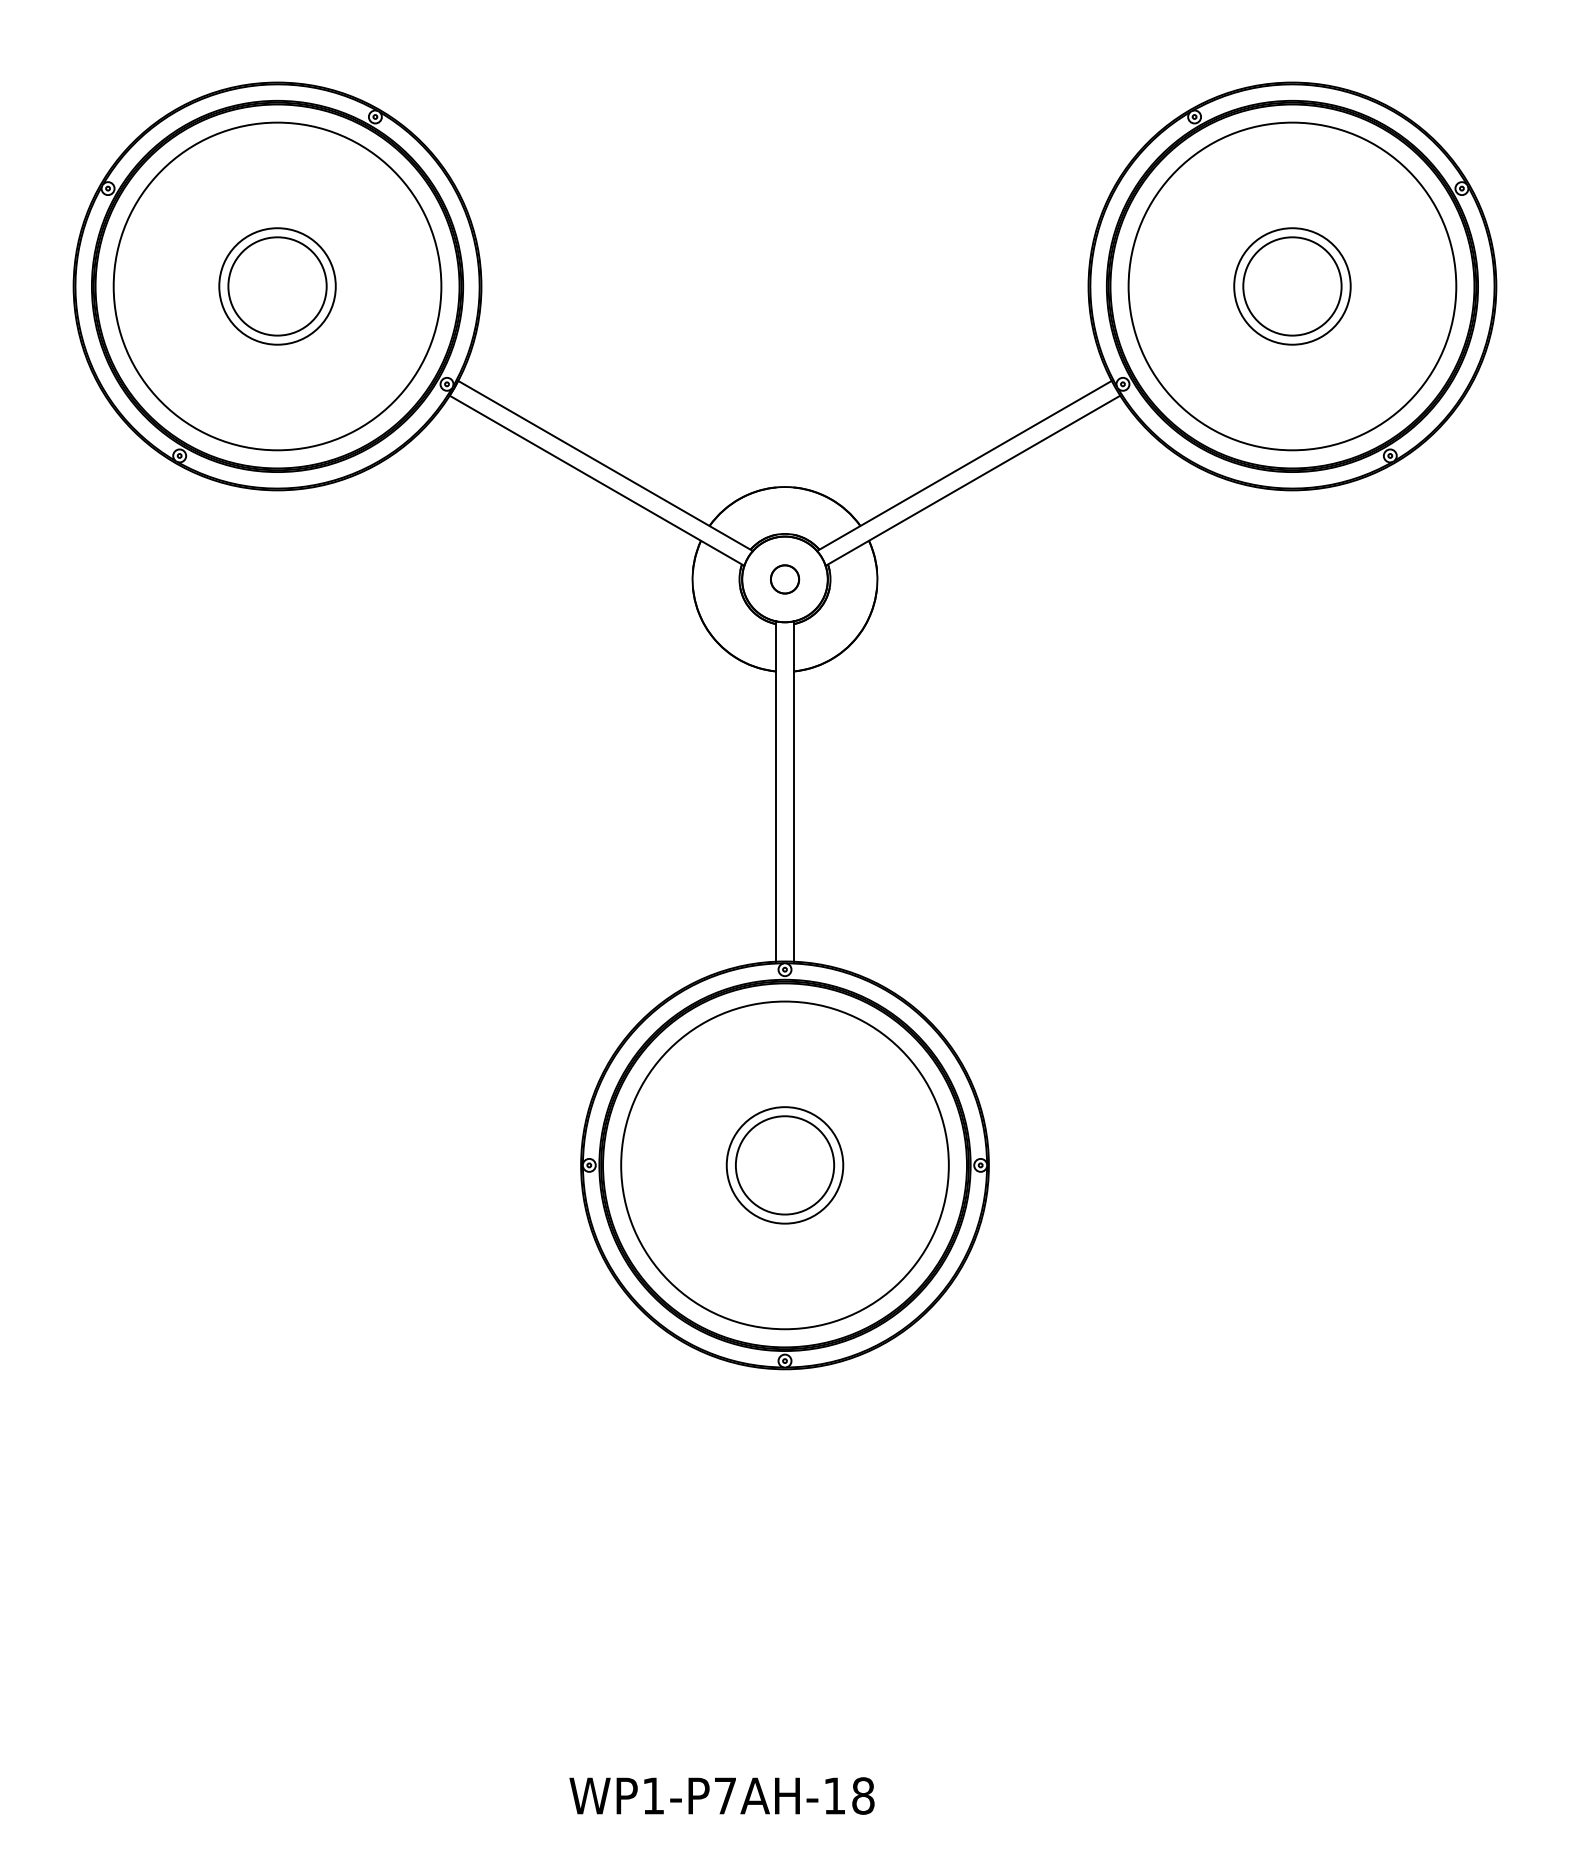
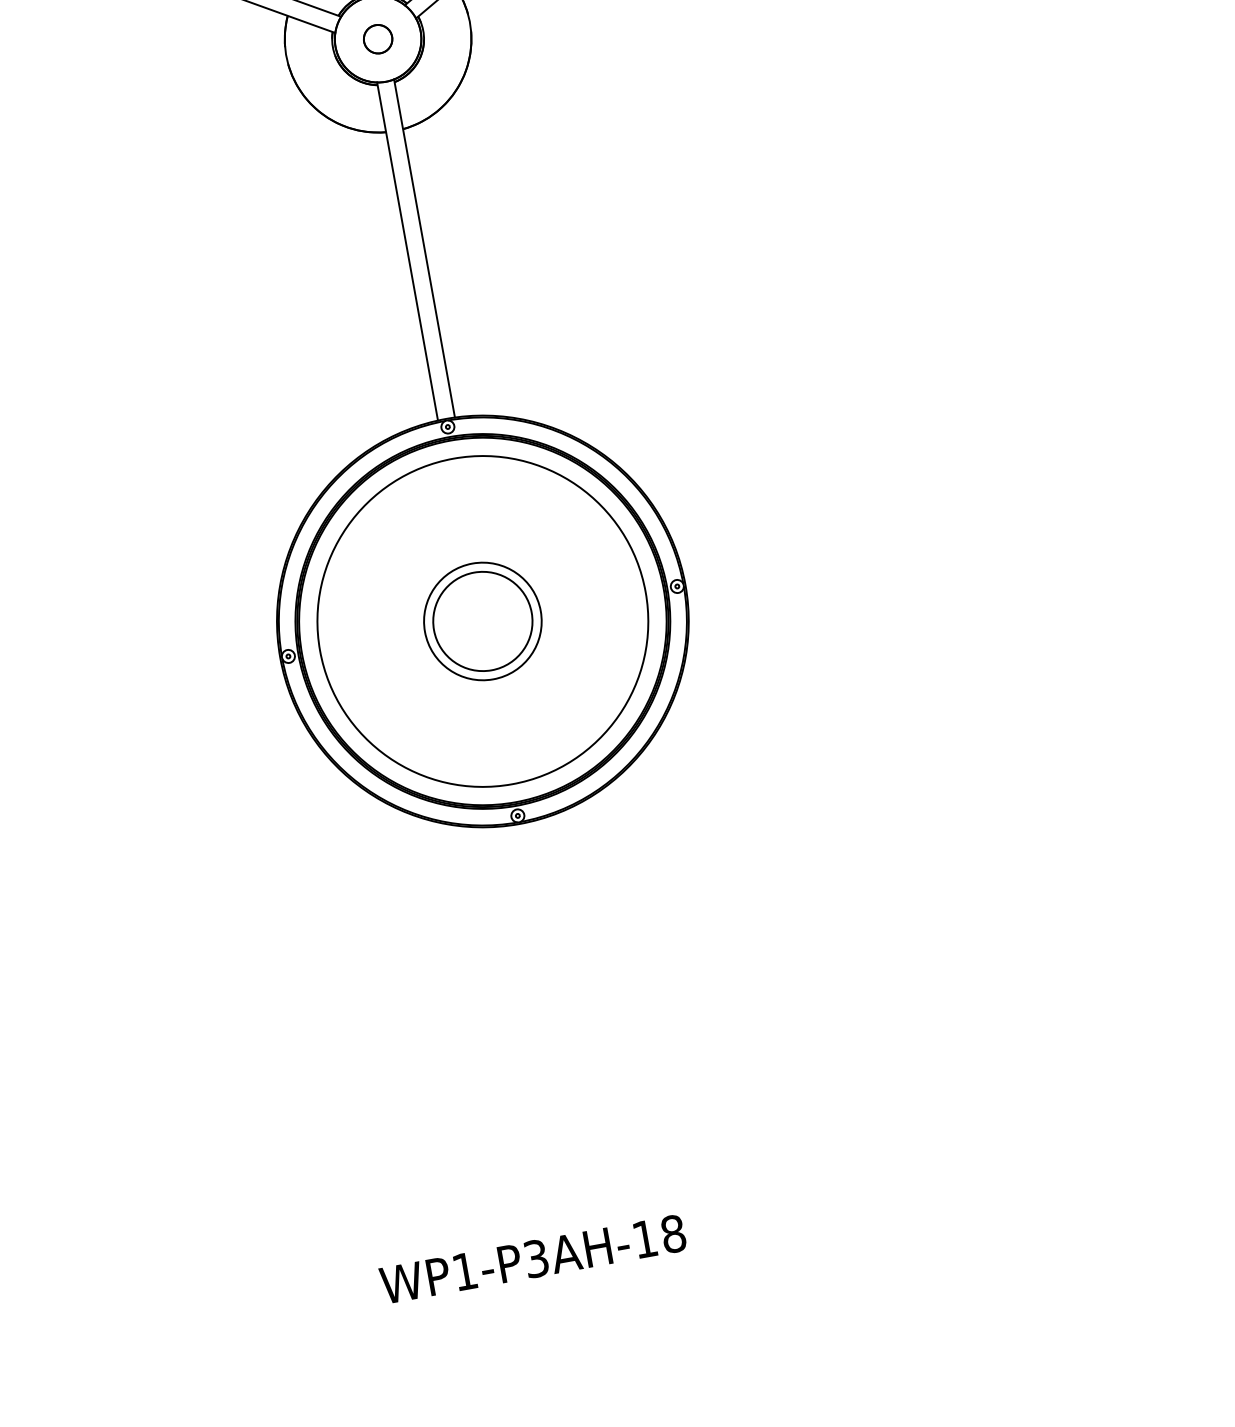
text: (725, 1795) -> (536, 1258), WP1-P7AH-18 -> WP1-P3AH-18

